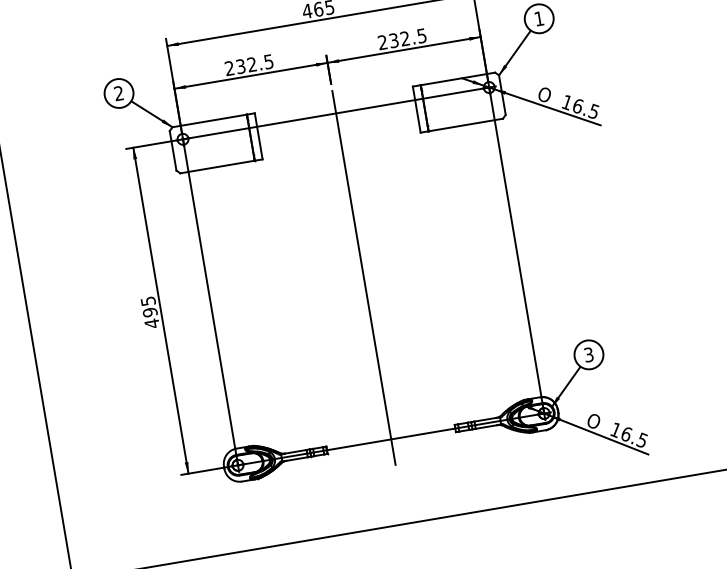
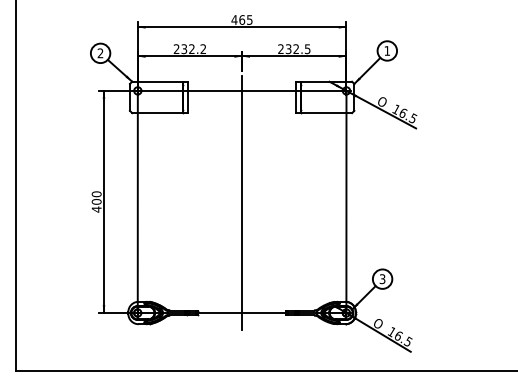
text: (269, 62) -> (203, 49), 232.5 -> 232.2
text: (148, 306) -> (96, 197), 495 -> 400

